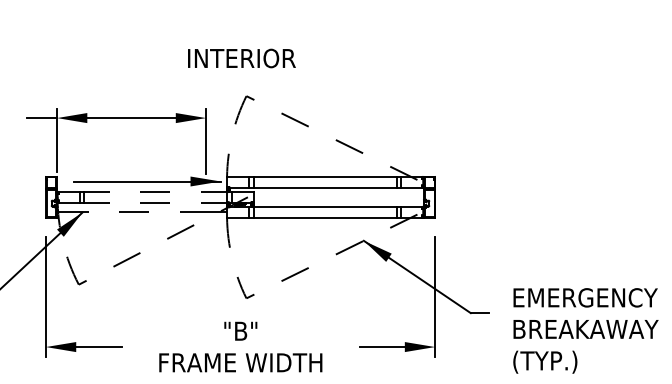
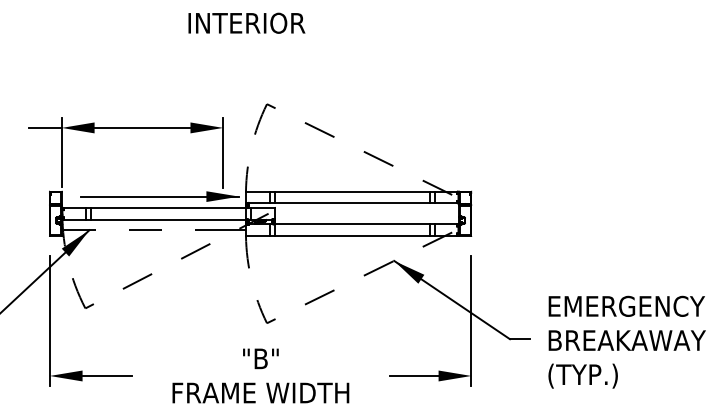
text: (241, 58) -> (246, 23), moved
line: (156, 191) -> (169, 207), dashed -> solid
line: (156, 202) -> (169, 219), dashed -> solid
text: (585, 330) -> (626, 341), moved

